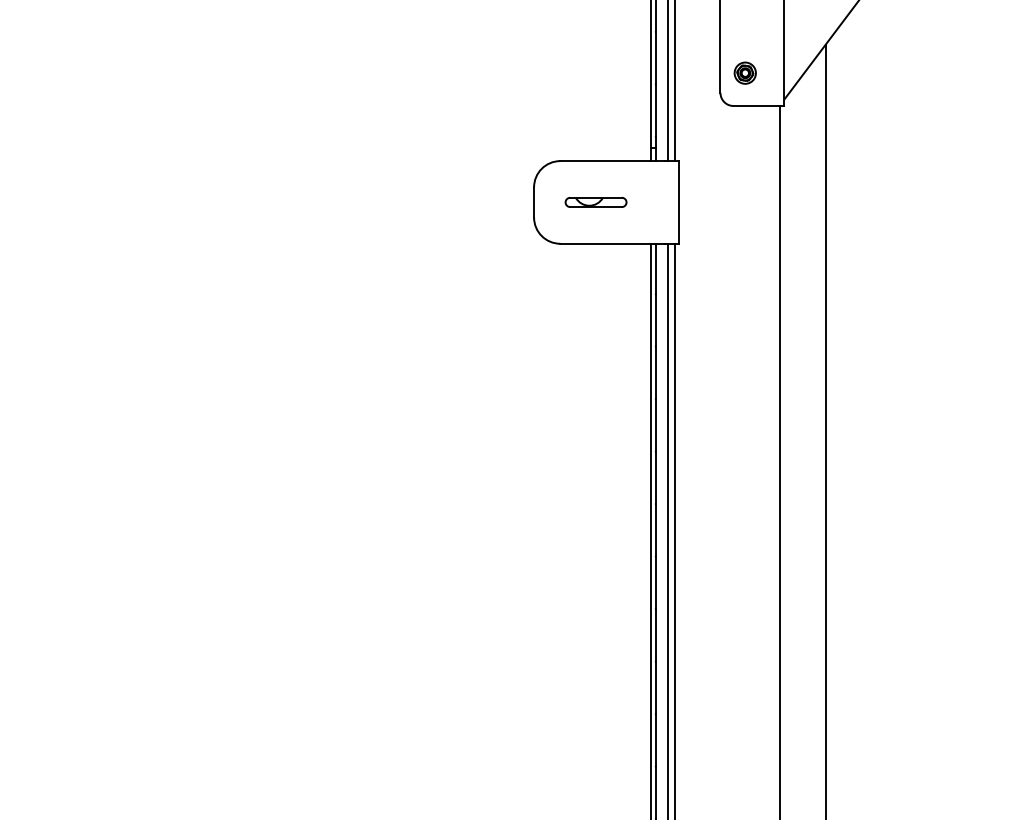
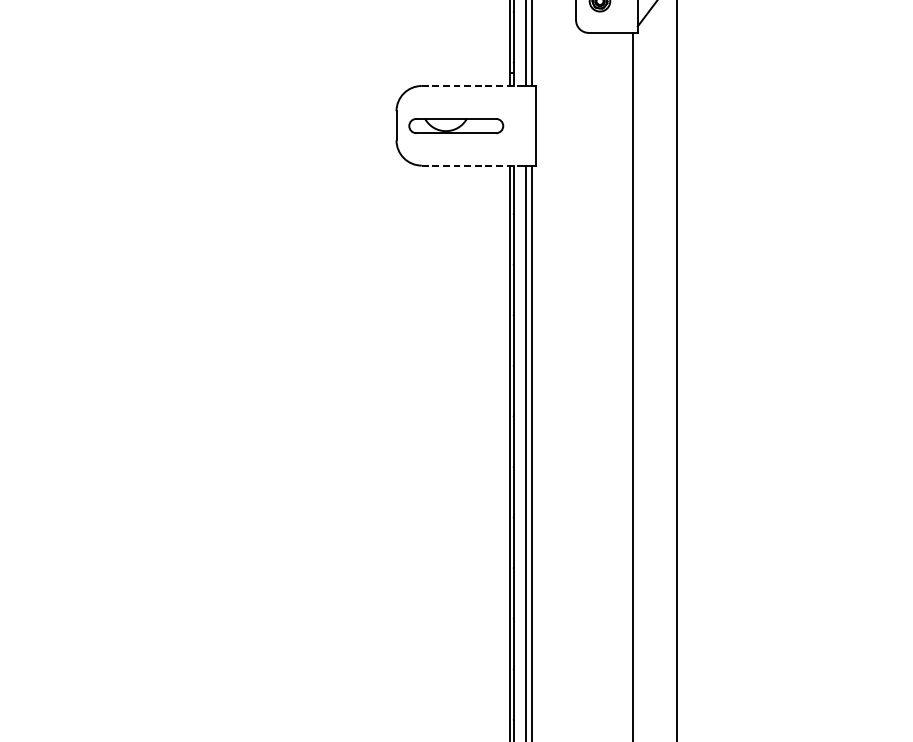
line: (613, 161) -> (473, 86), solid -> dashed
part: (595, 201) -> (455, 124), size x1.6
line: (613, 243) -> (473, 165), solid -> dashed

